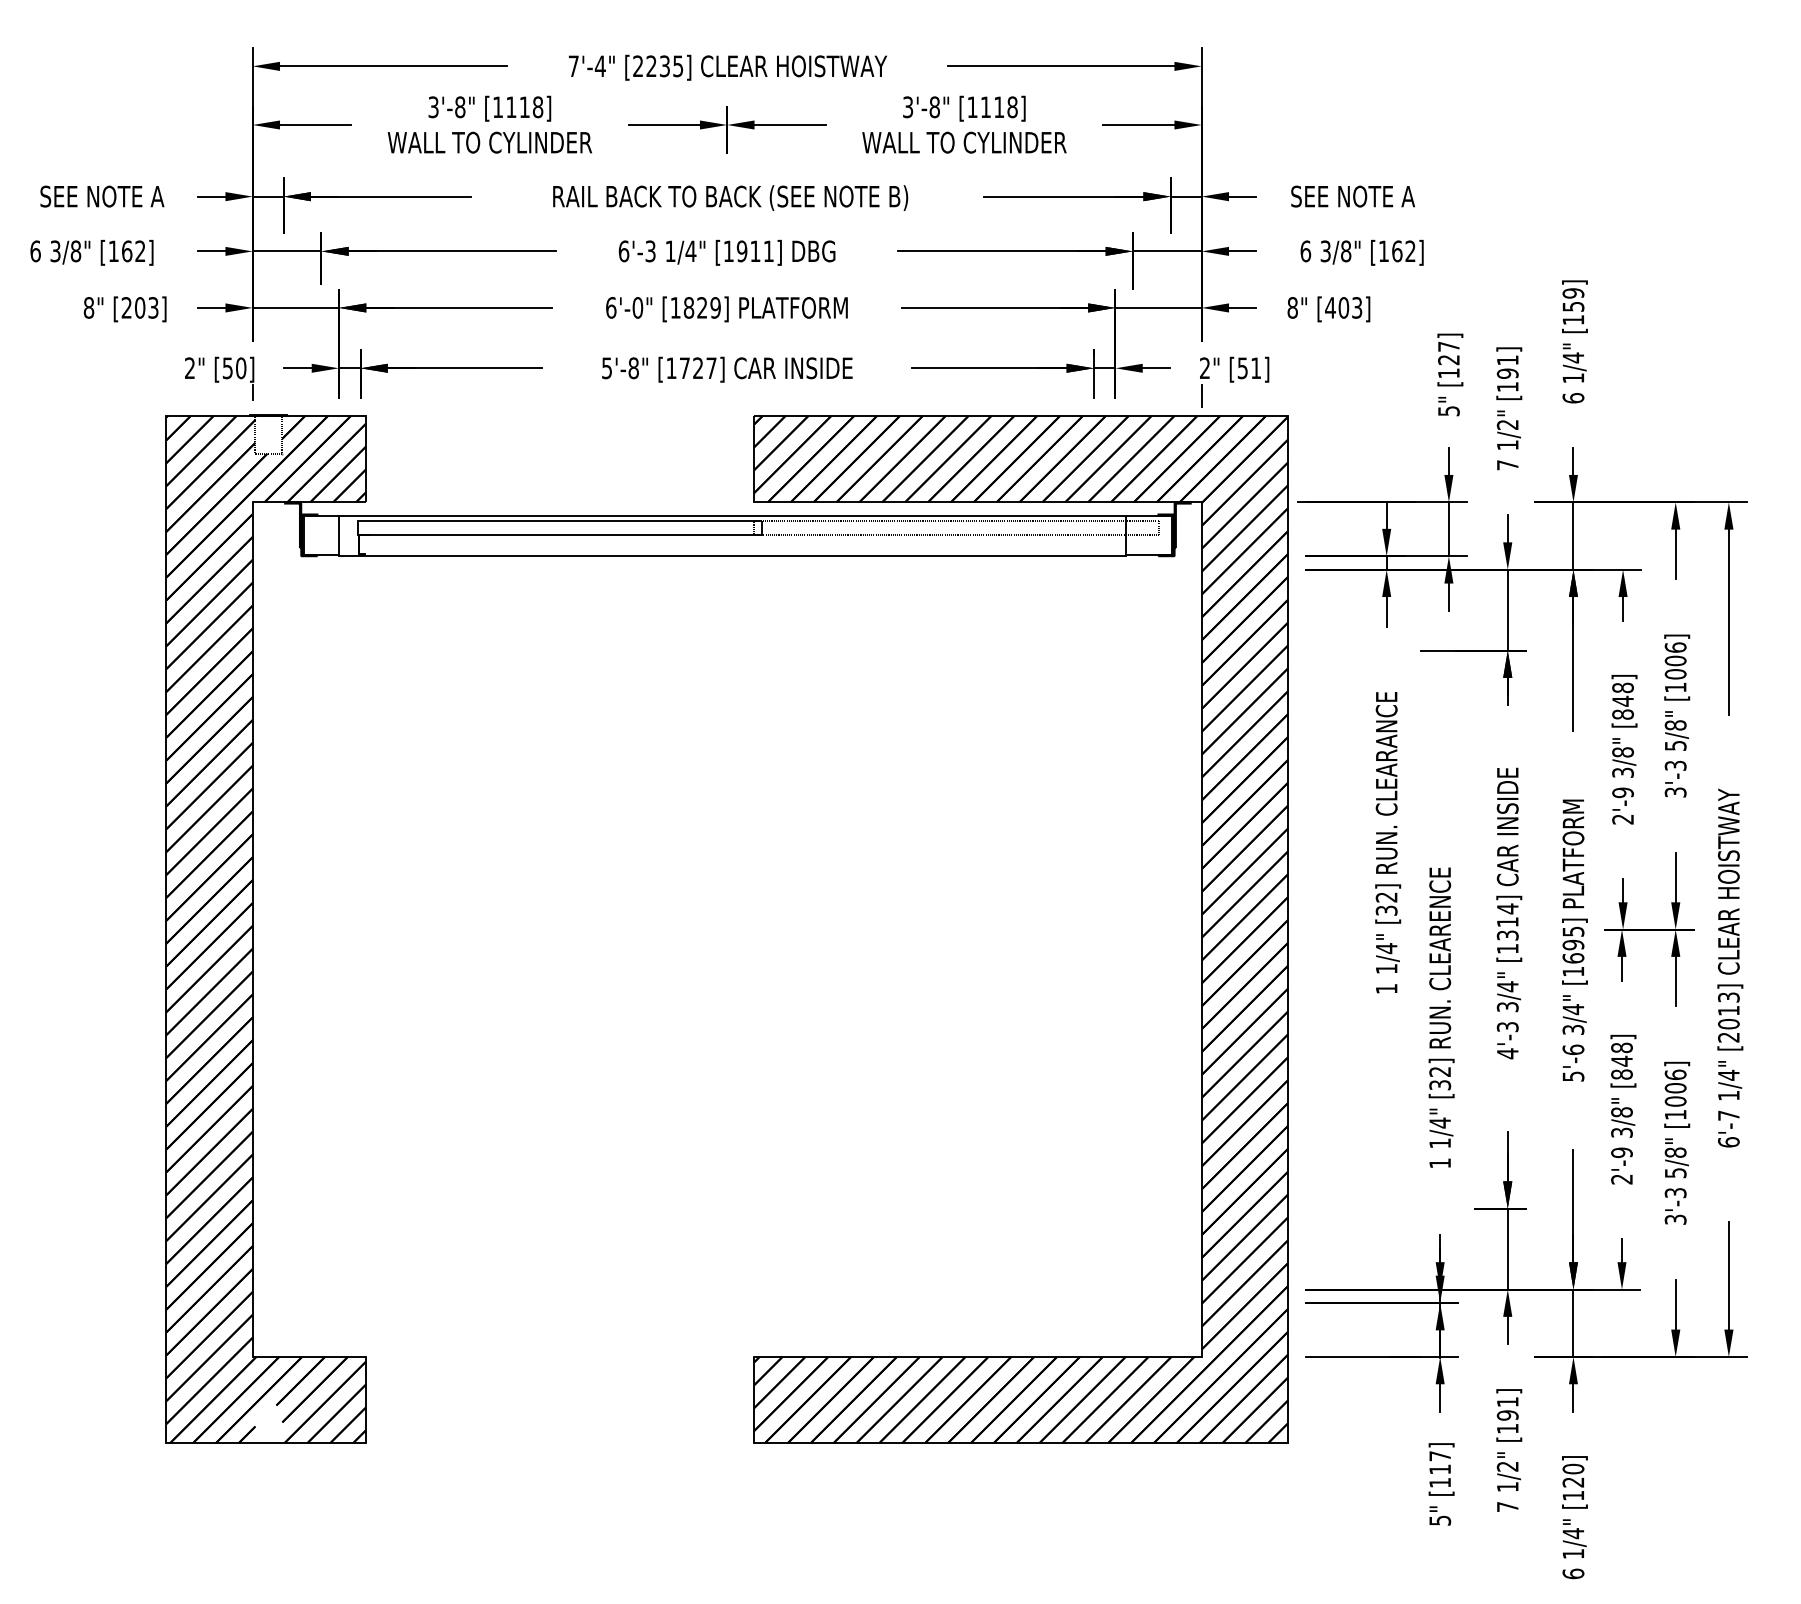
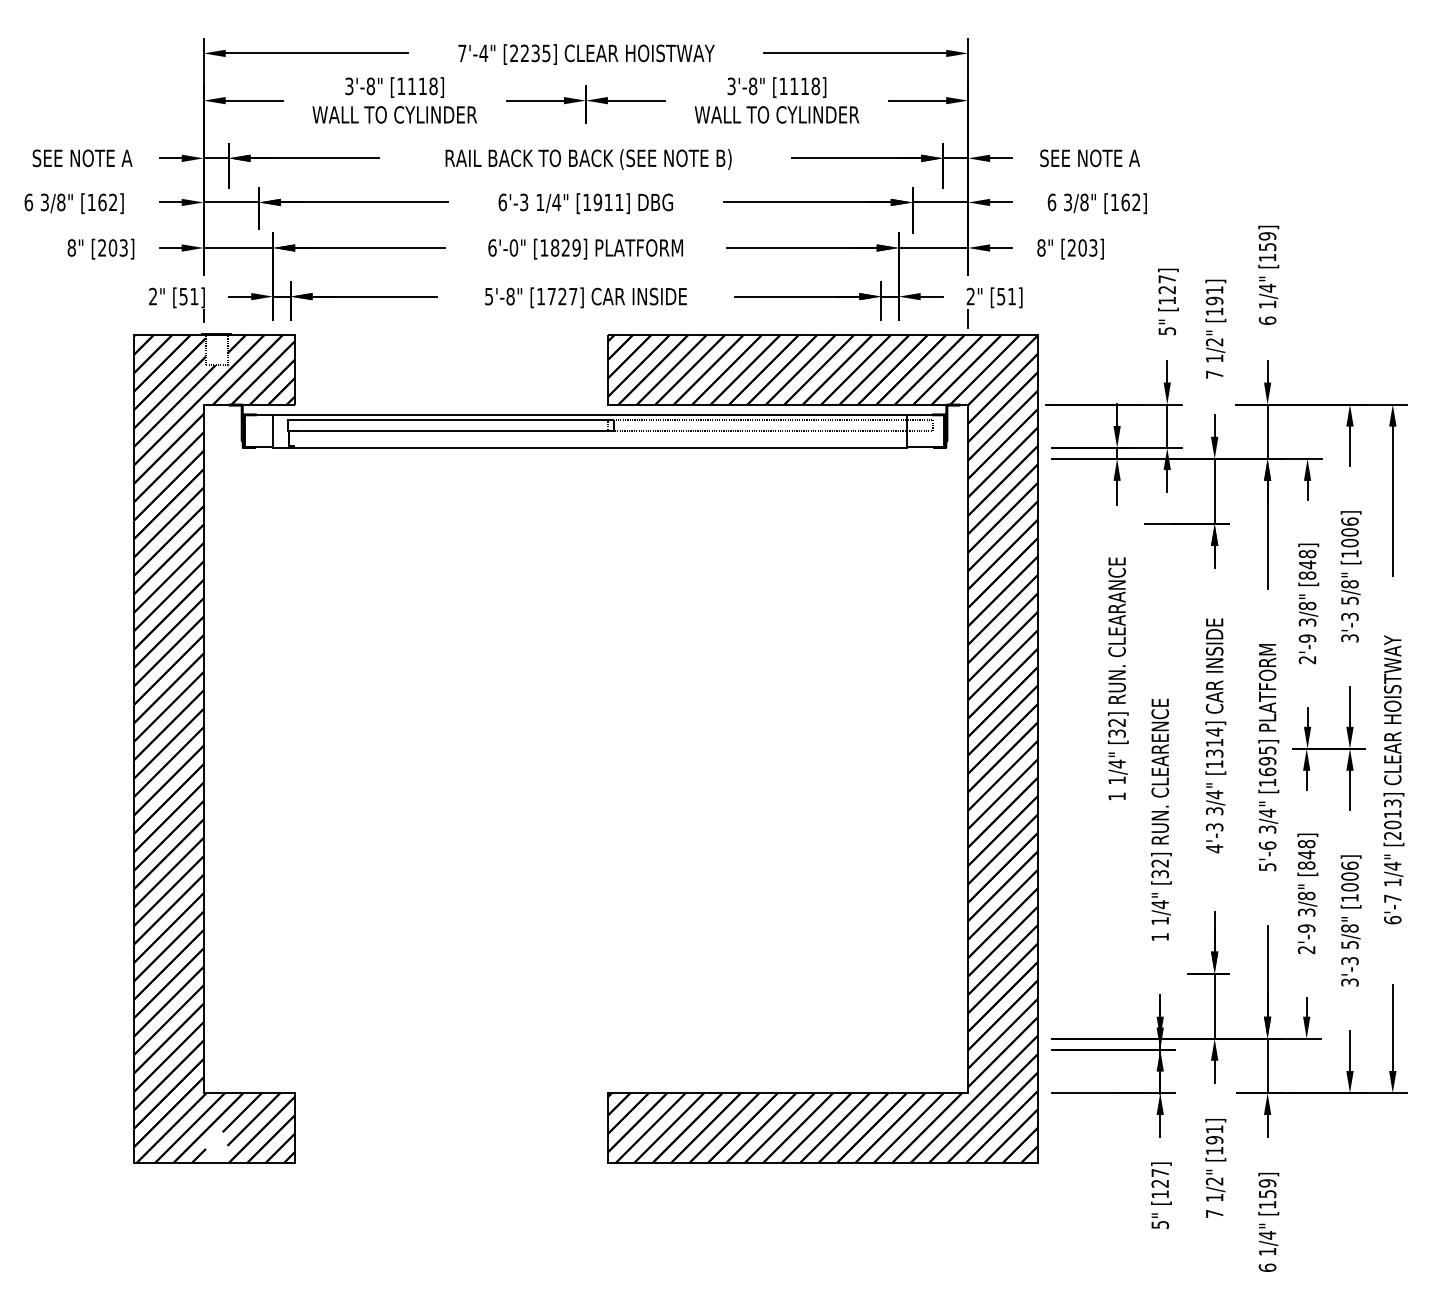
text: (1330, 307) -> (1071, 247), [403] -> [203]
text: (241, 368) -> (194, 296), [50] -> [51]
text: (1439, 1469) -> (1159, 1183), [117] -> [127]
text: (1573, 1475) -> (1267, 1188), [120] -> [159]

